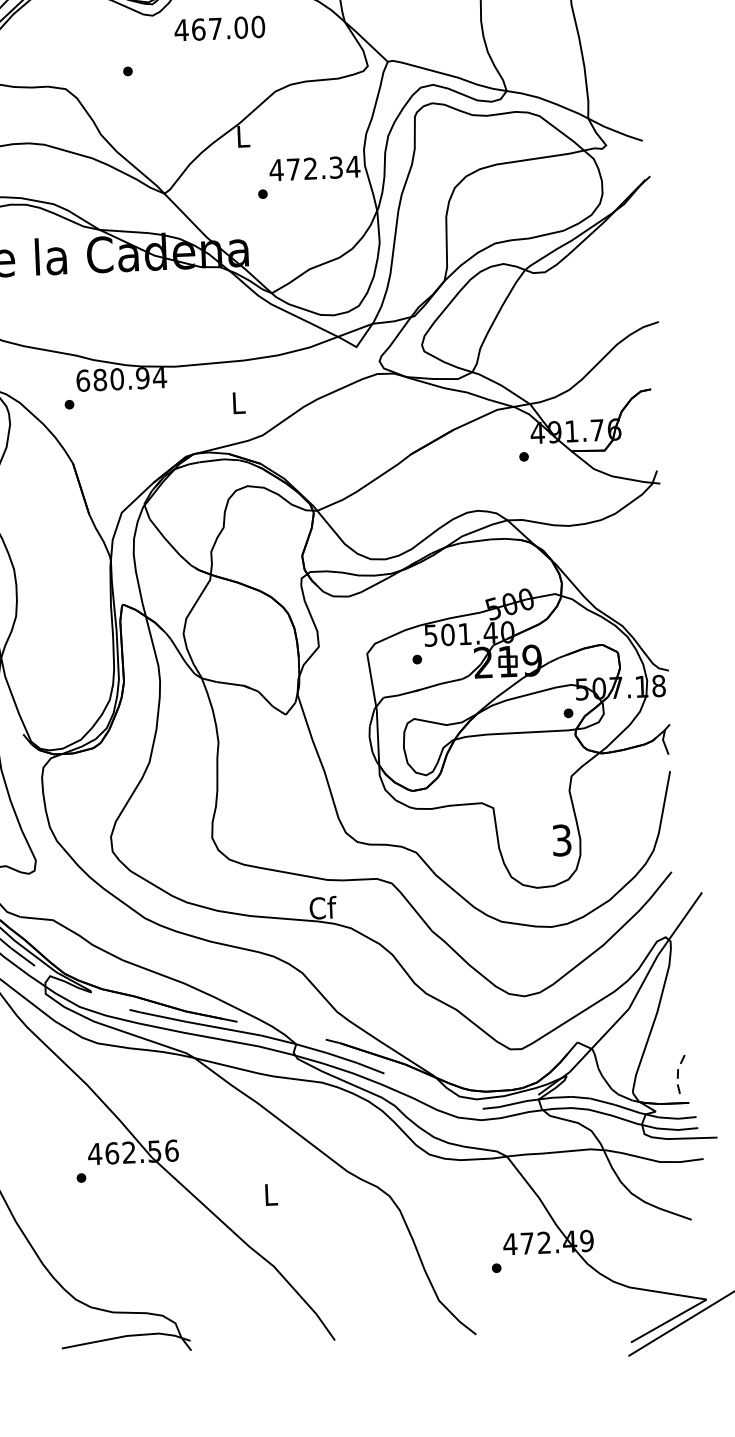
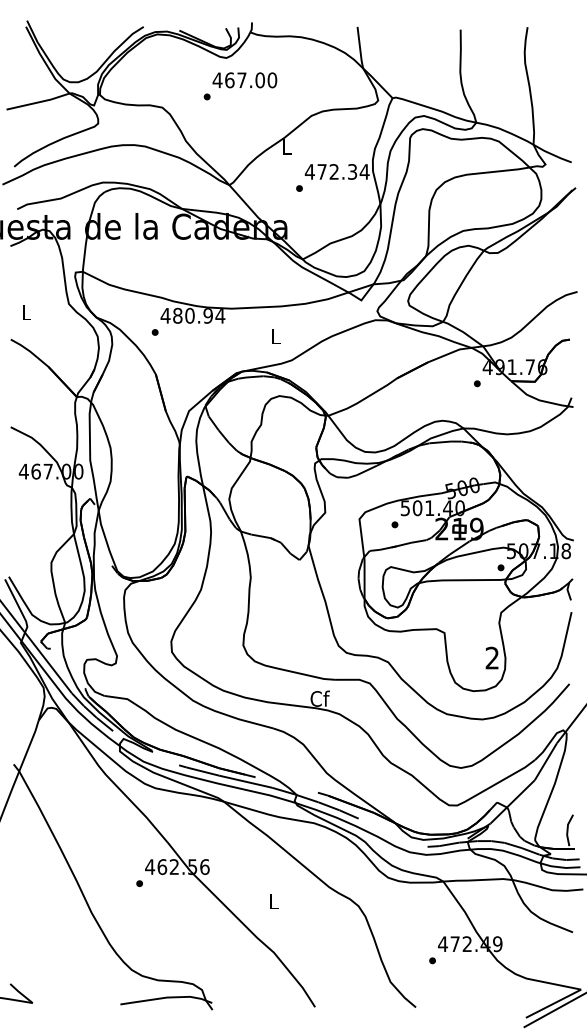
text: (219, 28) -> (244, 80), moved
text: (82, 380) -> (165, 315), 680.94 -> 480.94
text: (560, 840) -> (491, 658), 3 -> 2
line: (677, 1077) -> (567, 830), dashed -> solid

